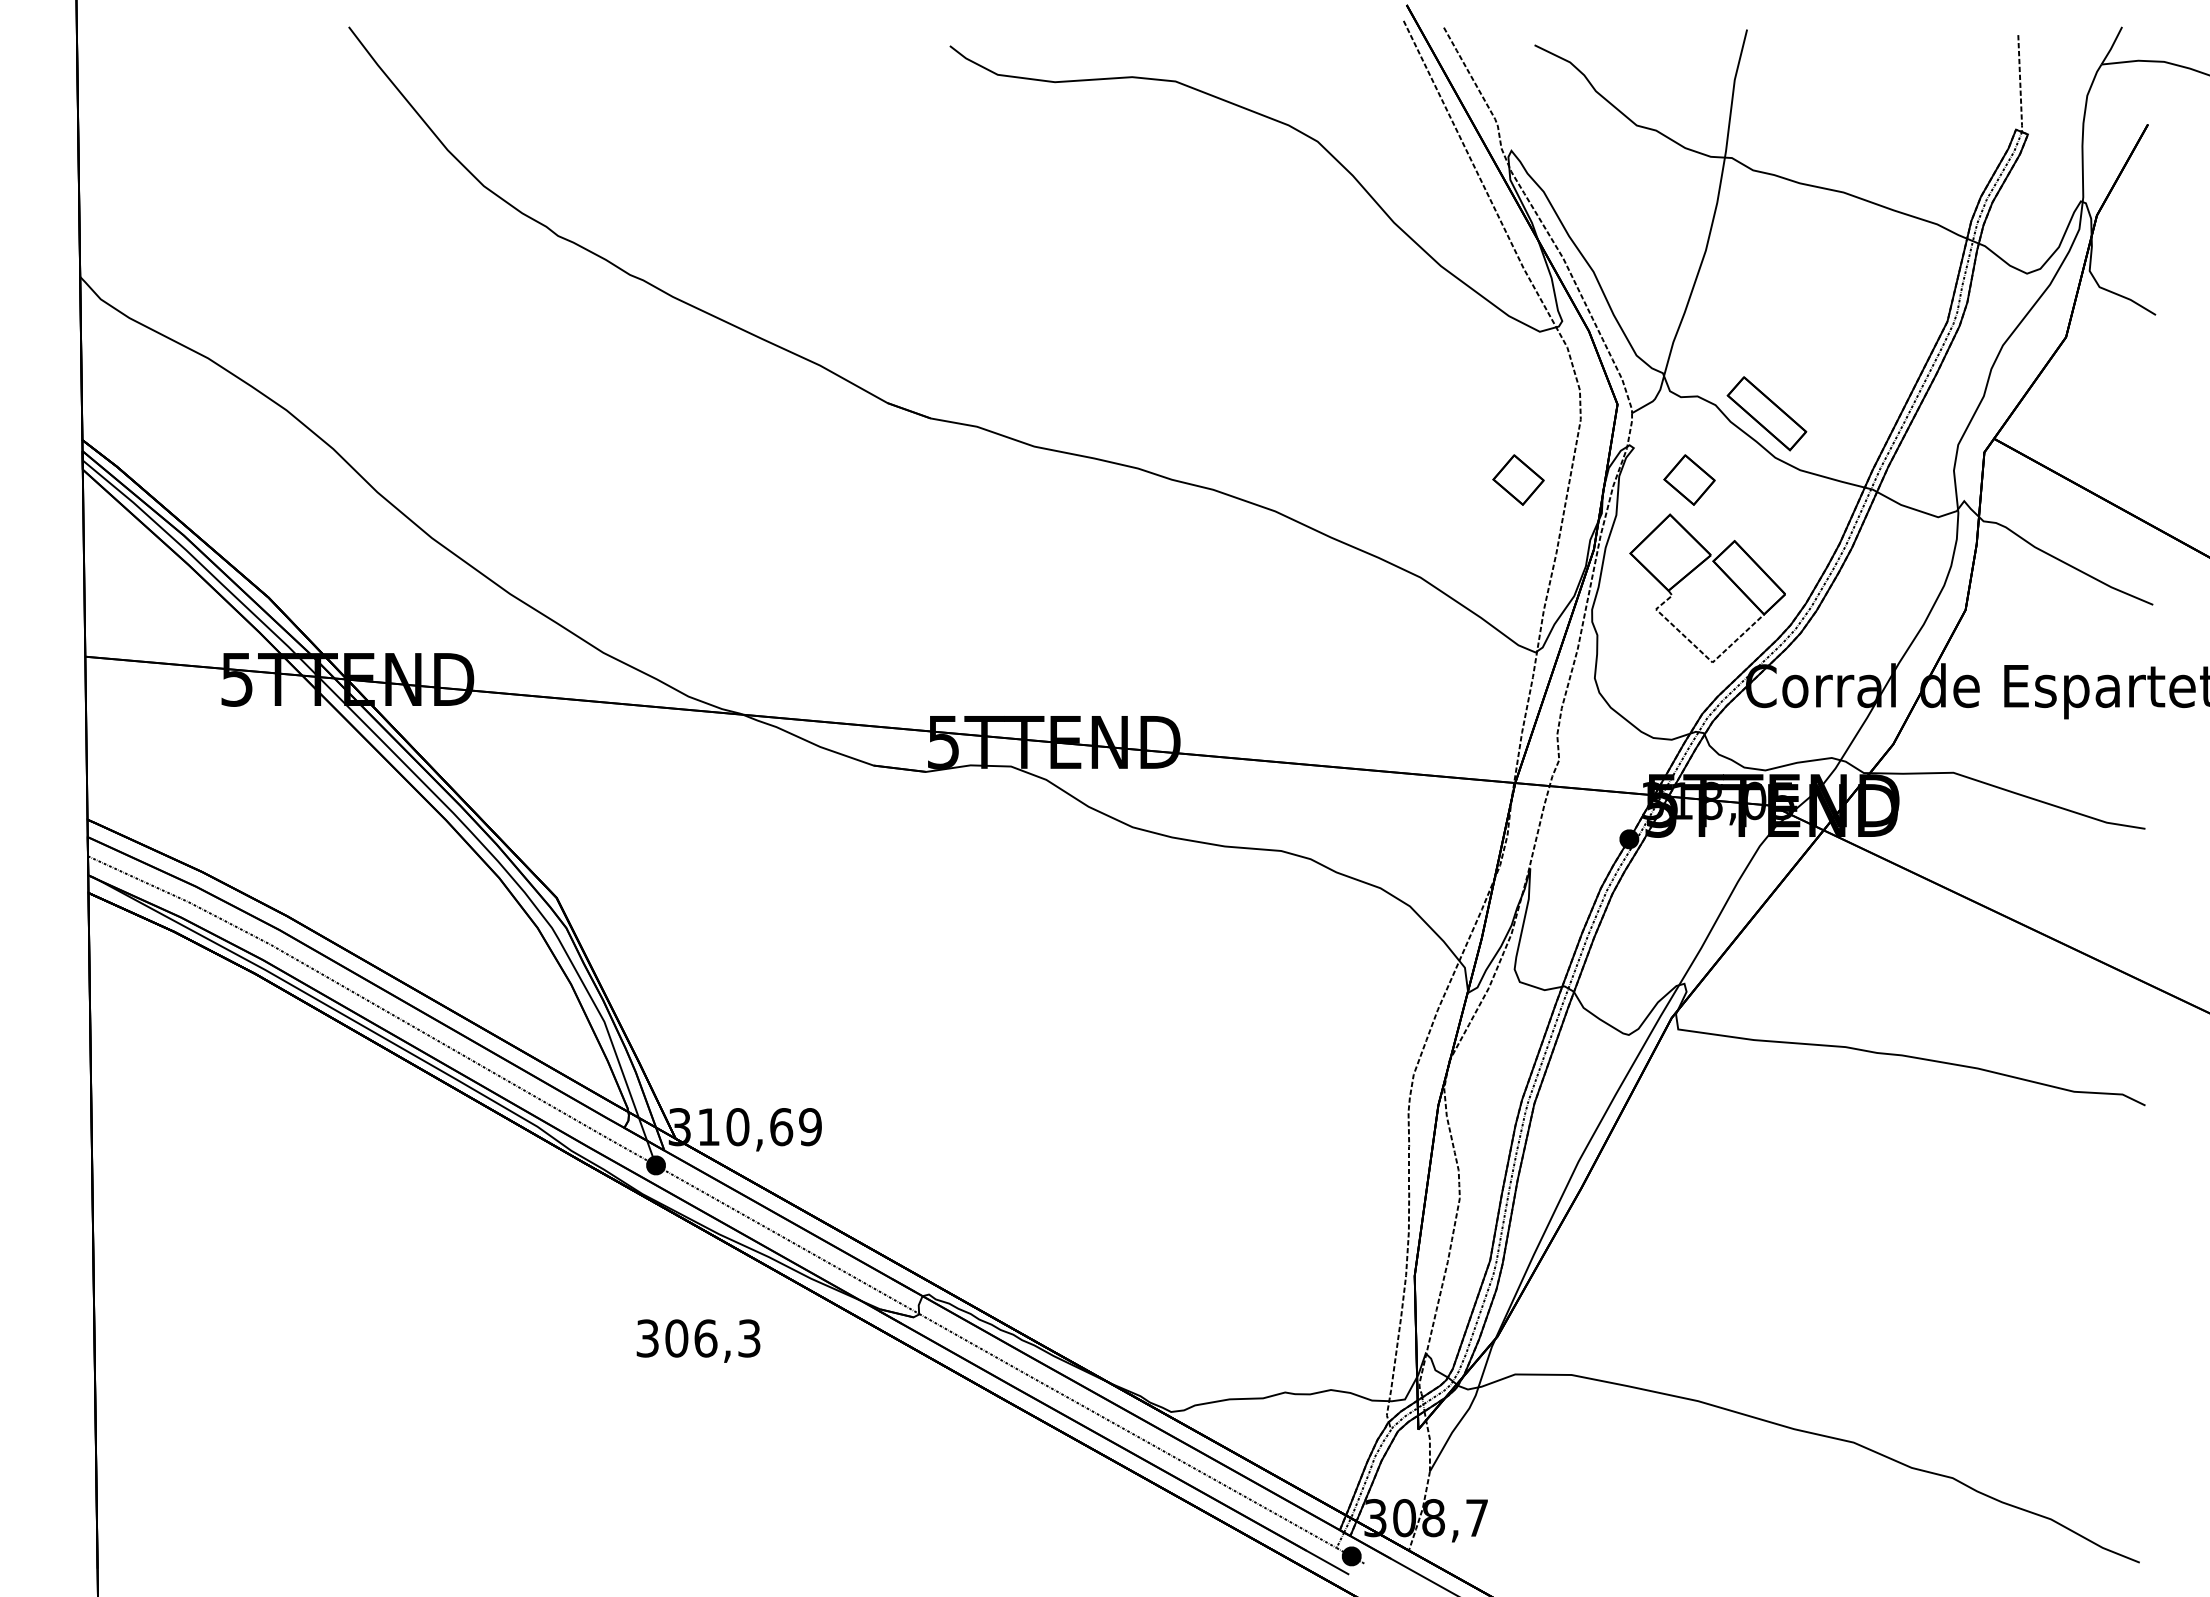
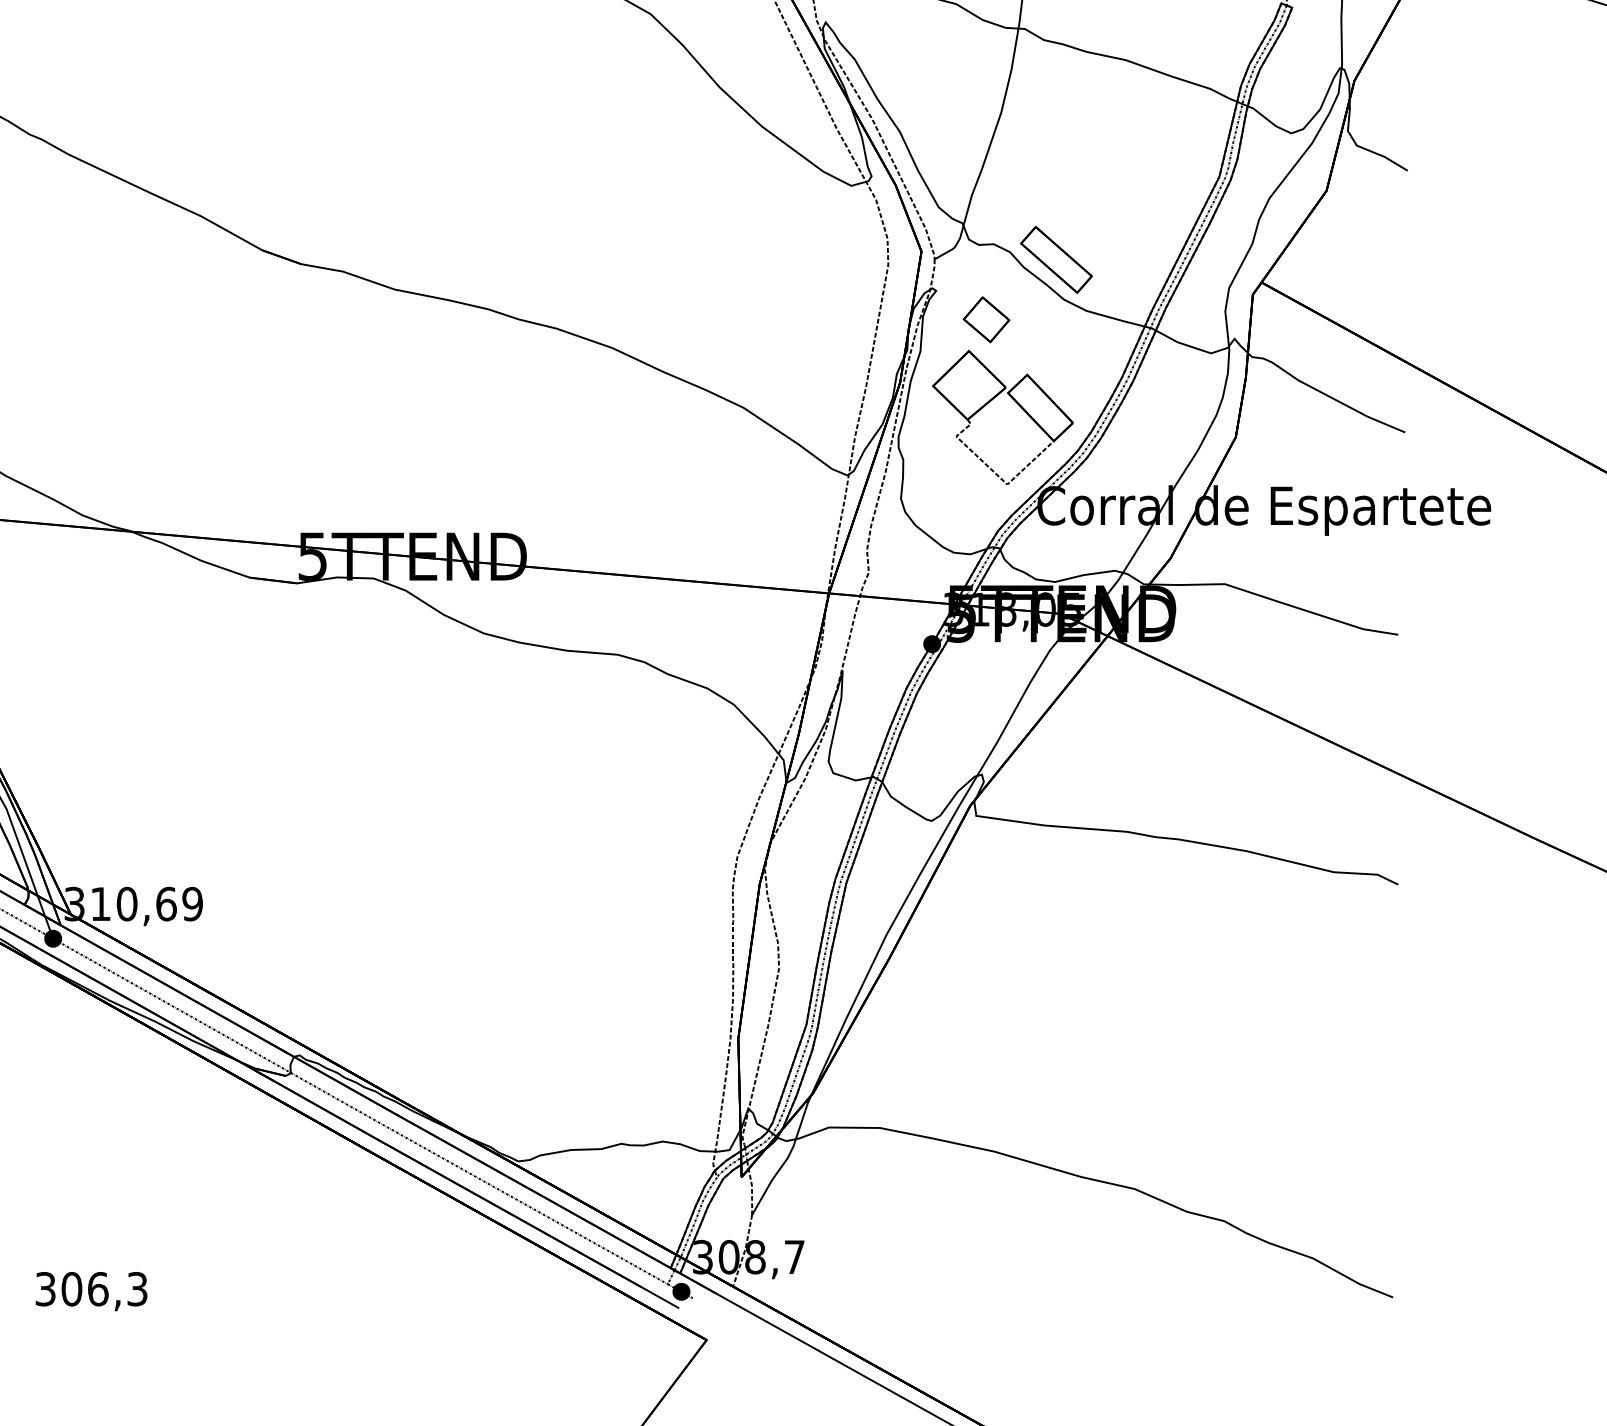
part: (1518, 479) -> (832, 319), removed
text: (698, 1340) -> (91, 1291), moved

